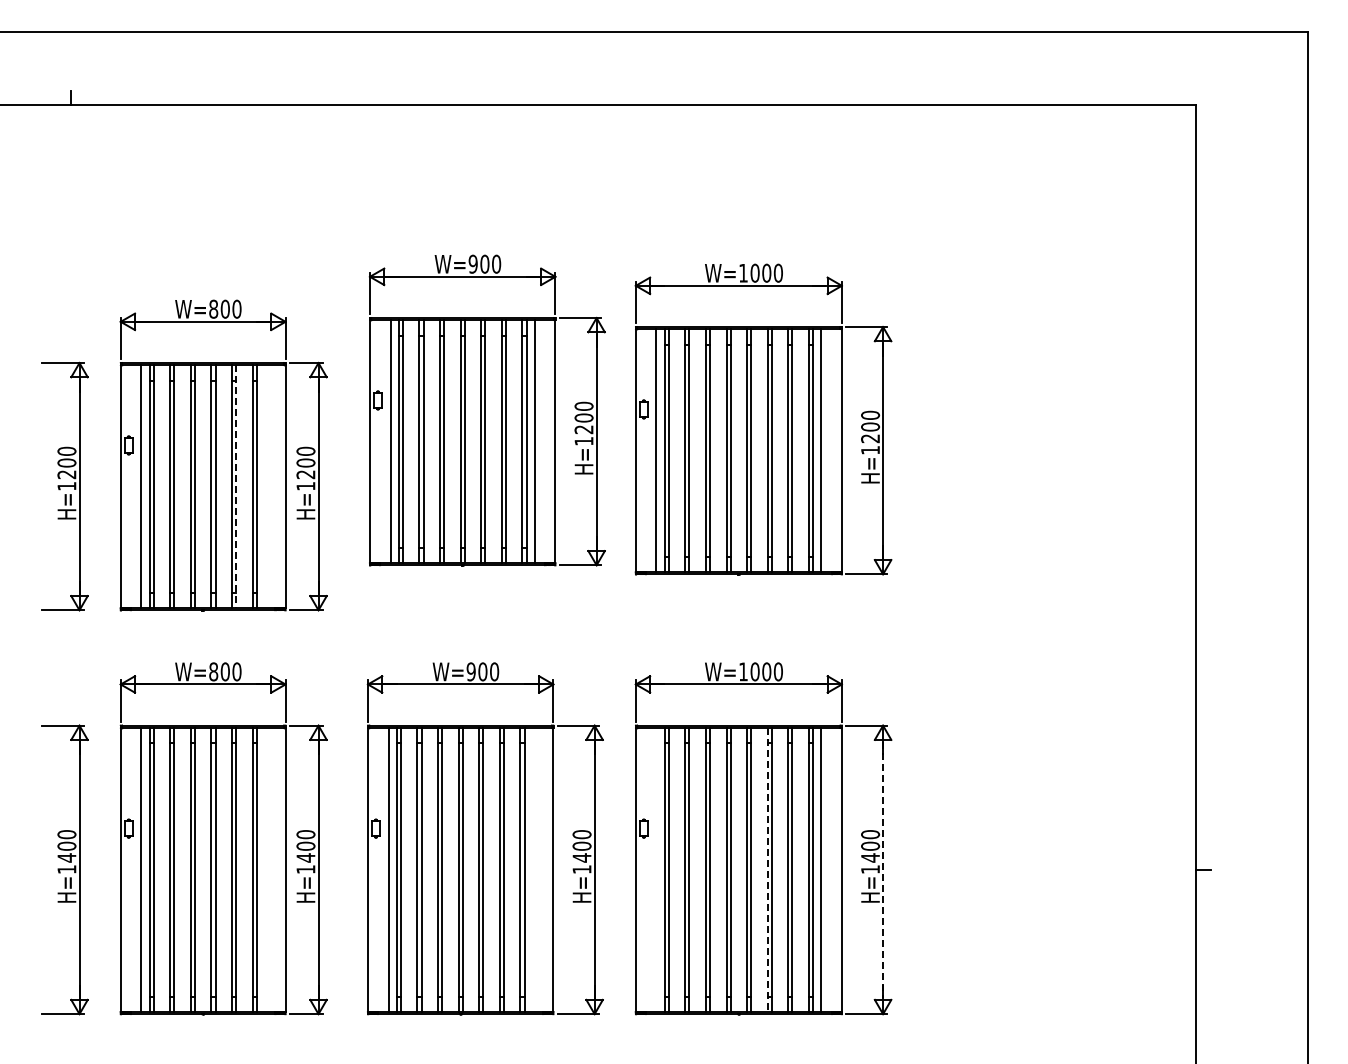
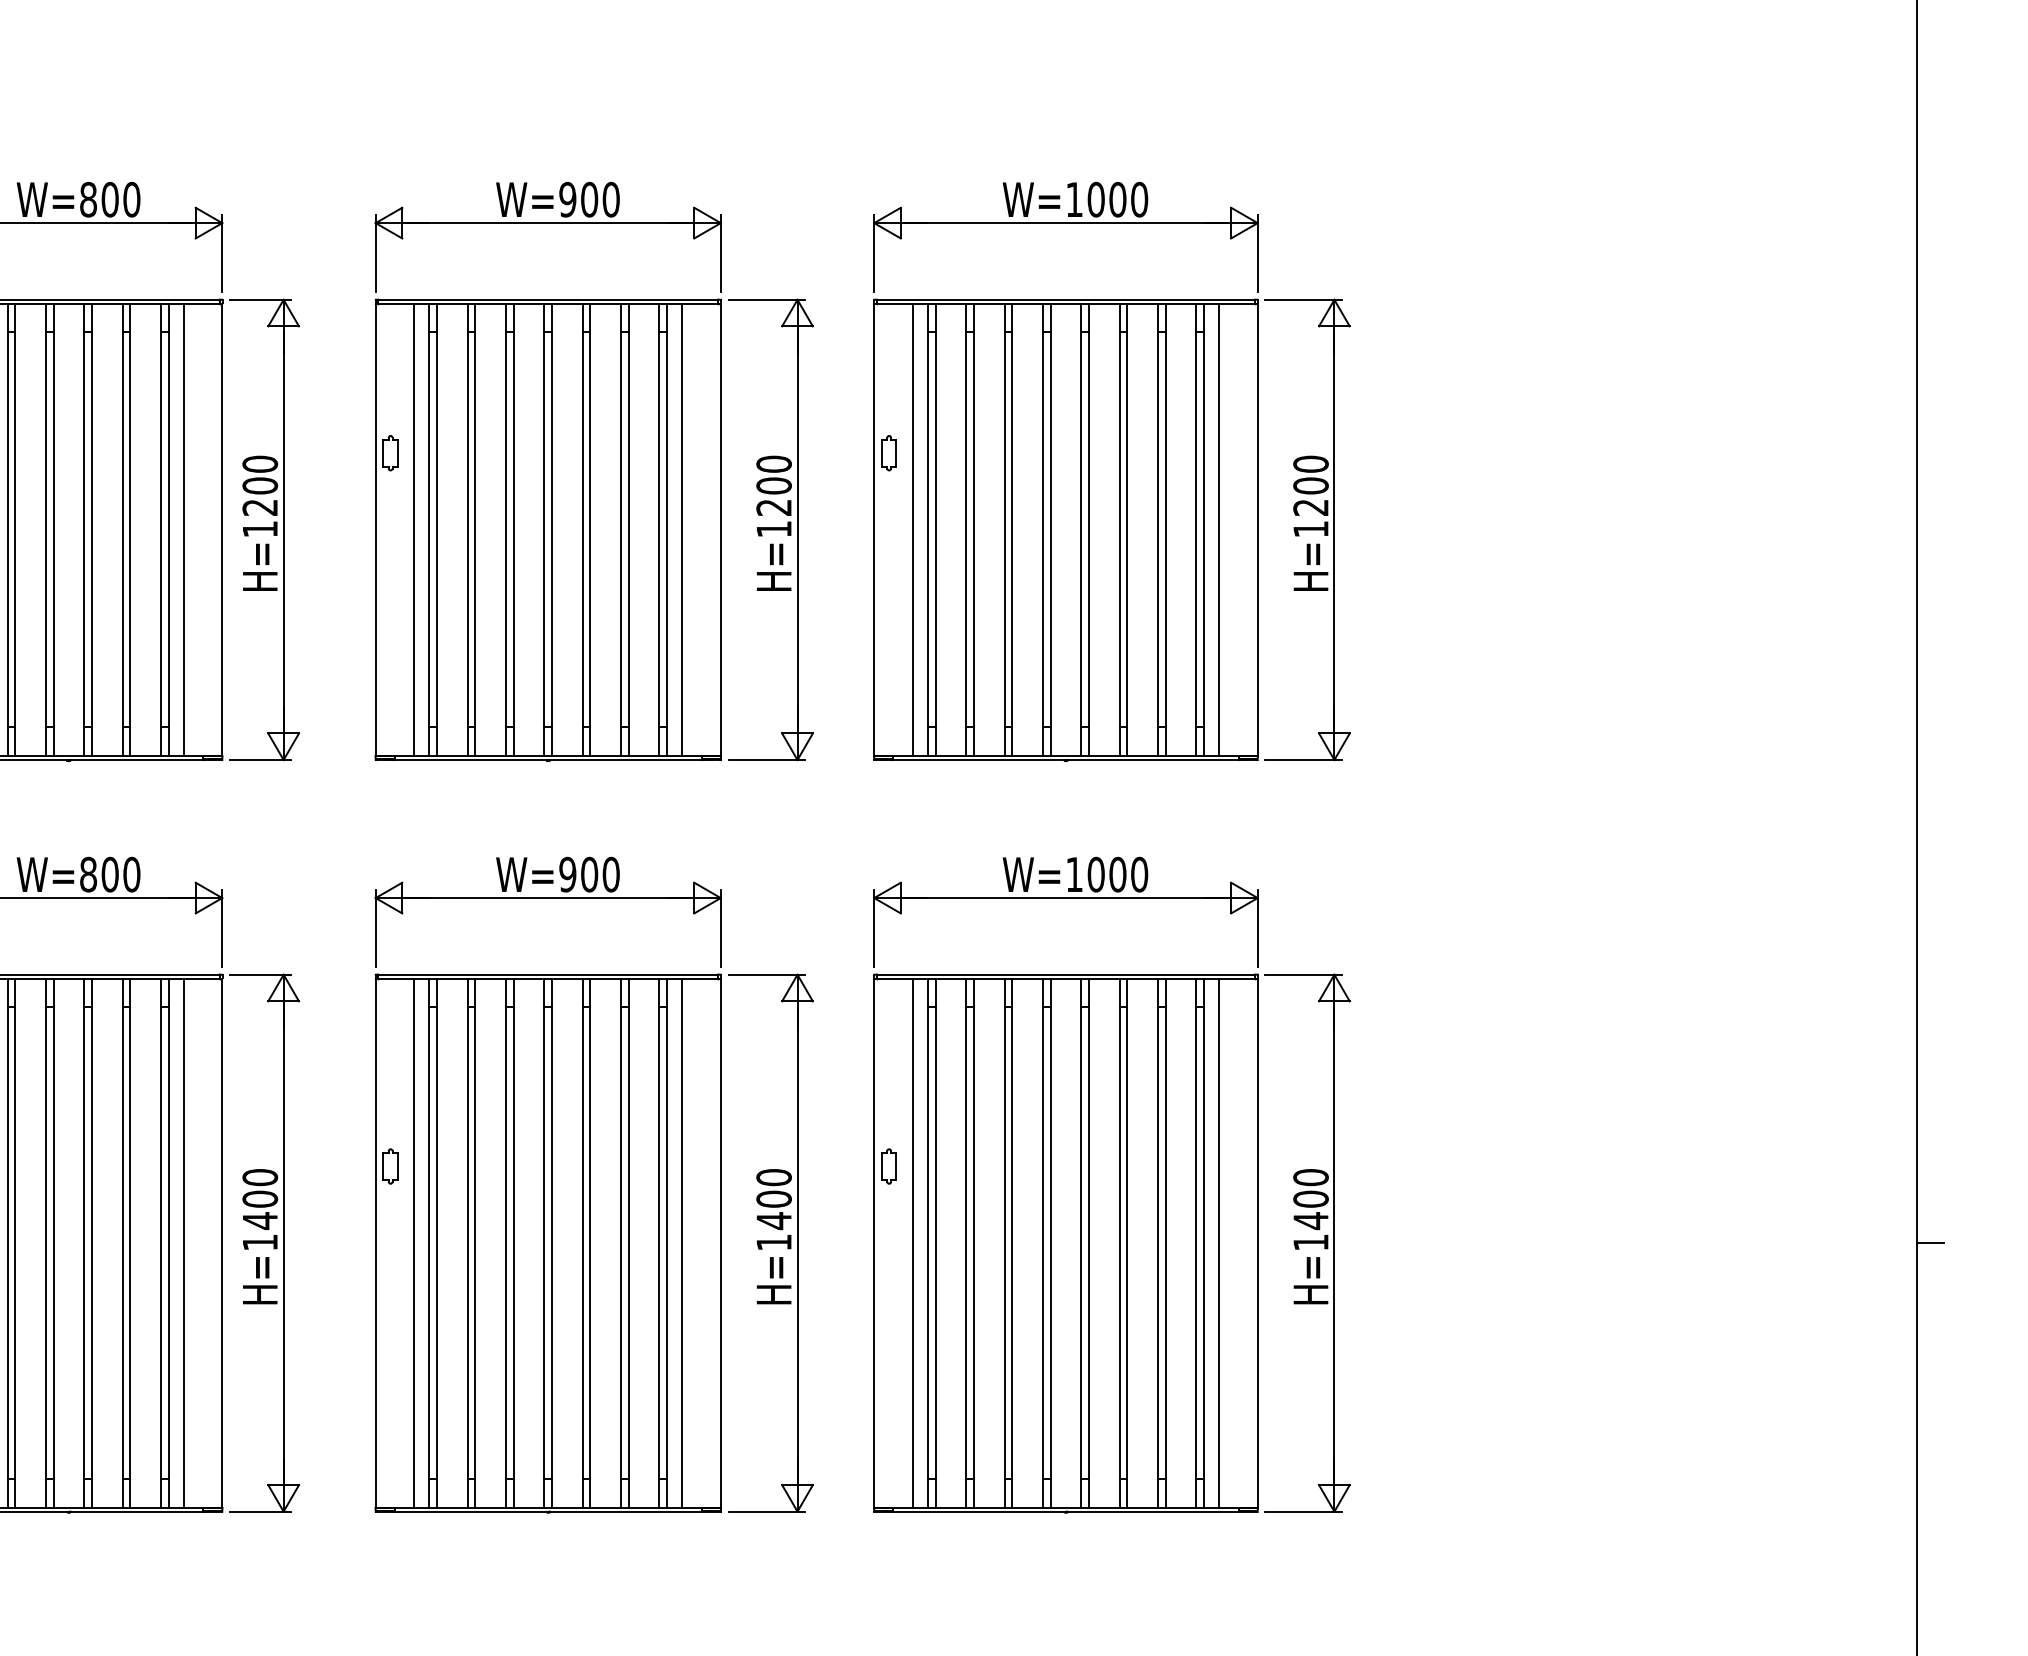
part: (486, 410) -> (592, 471), moved
part: (763, 419) -> (1111, 471), moved
line: (236, 486) -> (130, 529), dashed -> solid
line: (264, 486) -> (183, 529), added
line: (264, 869) -> (183, 1242), added
line: (532, 869) -> (681, 1242), added
line: (656, 869) -> (912, 1242), added
line: (883, 869) -> (1335, 1242), dashed -> solid
line: (767, 870) -> (1119, 1244), dashed -> solid

